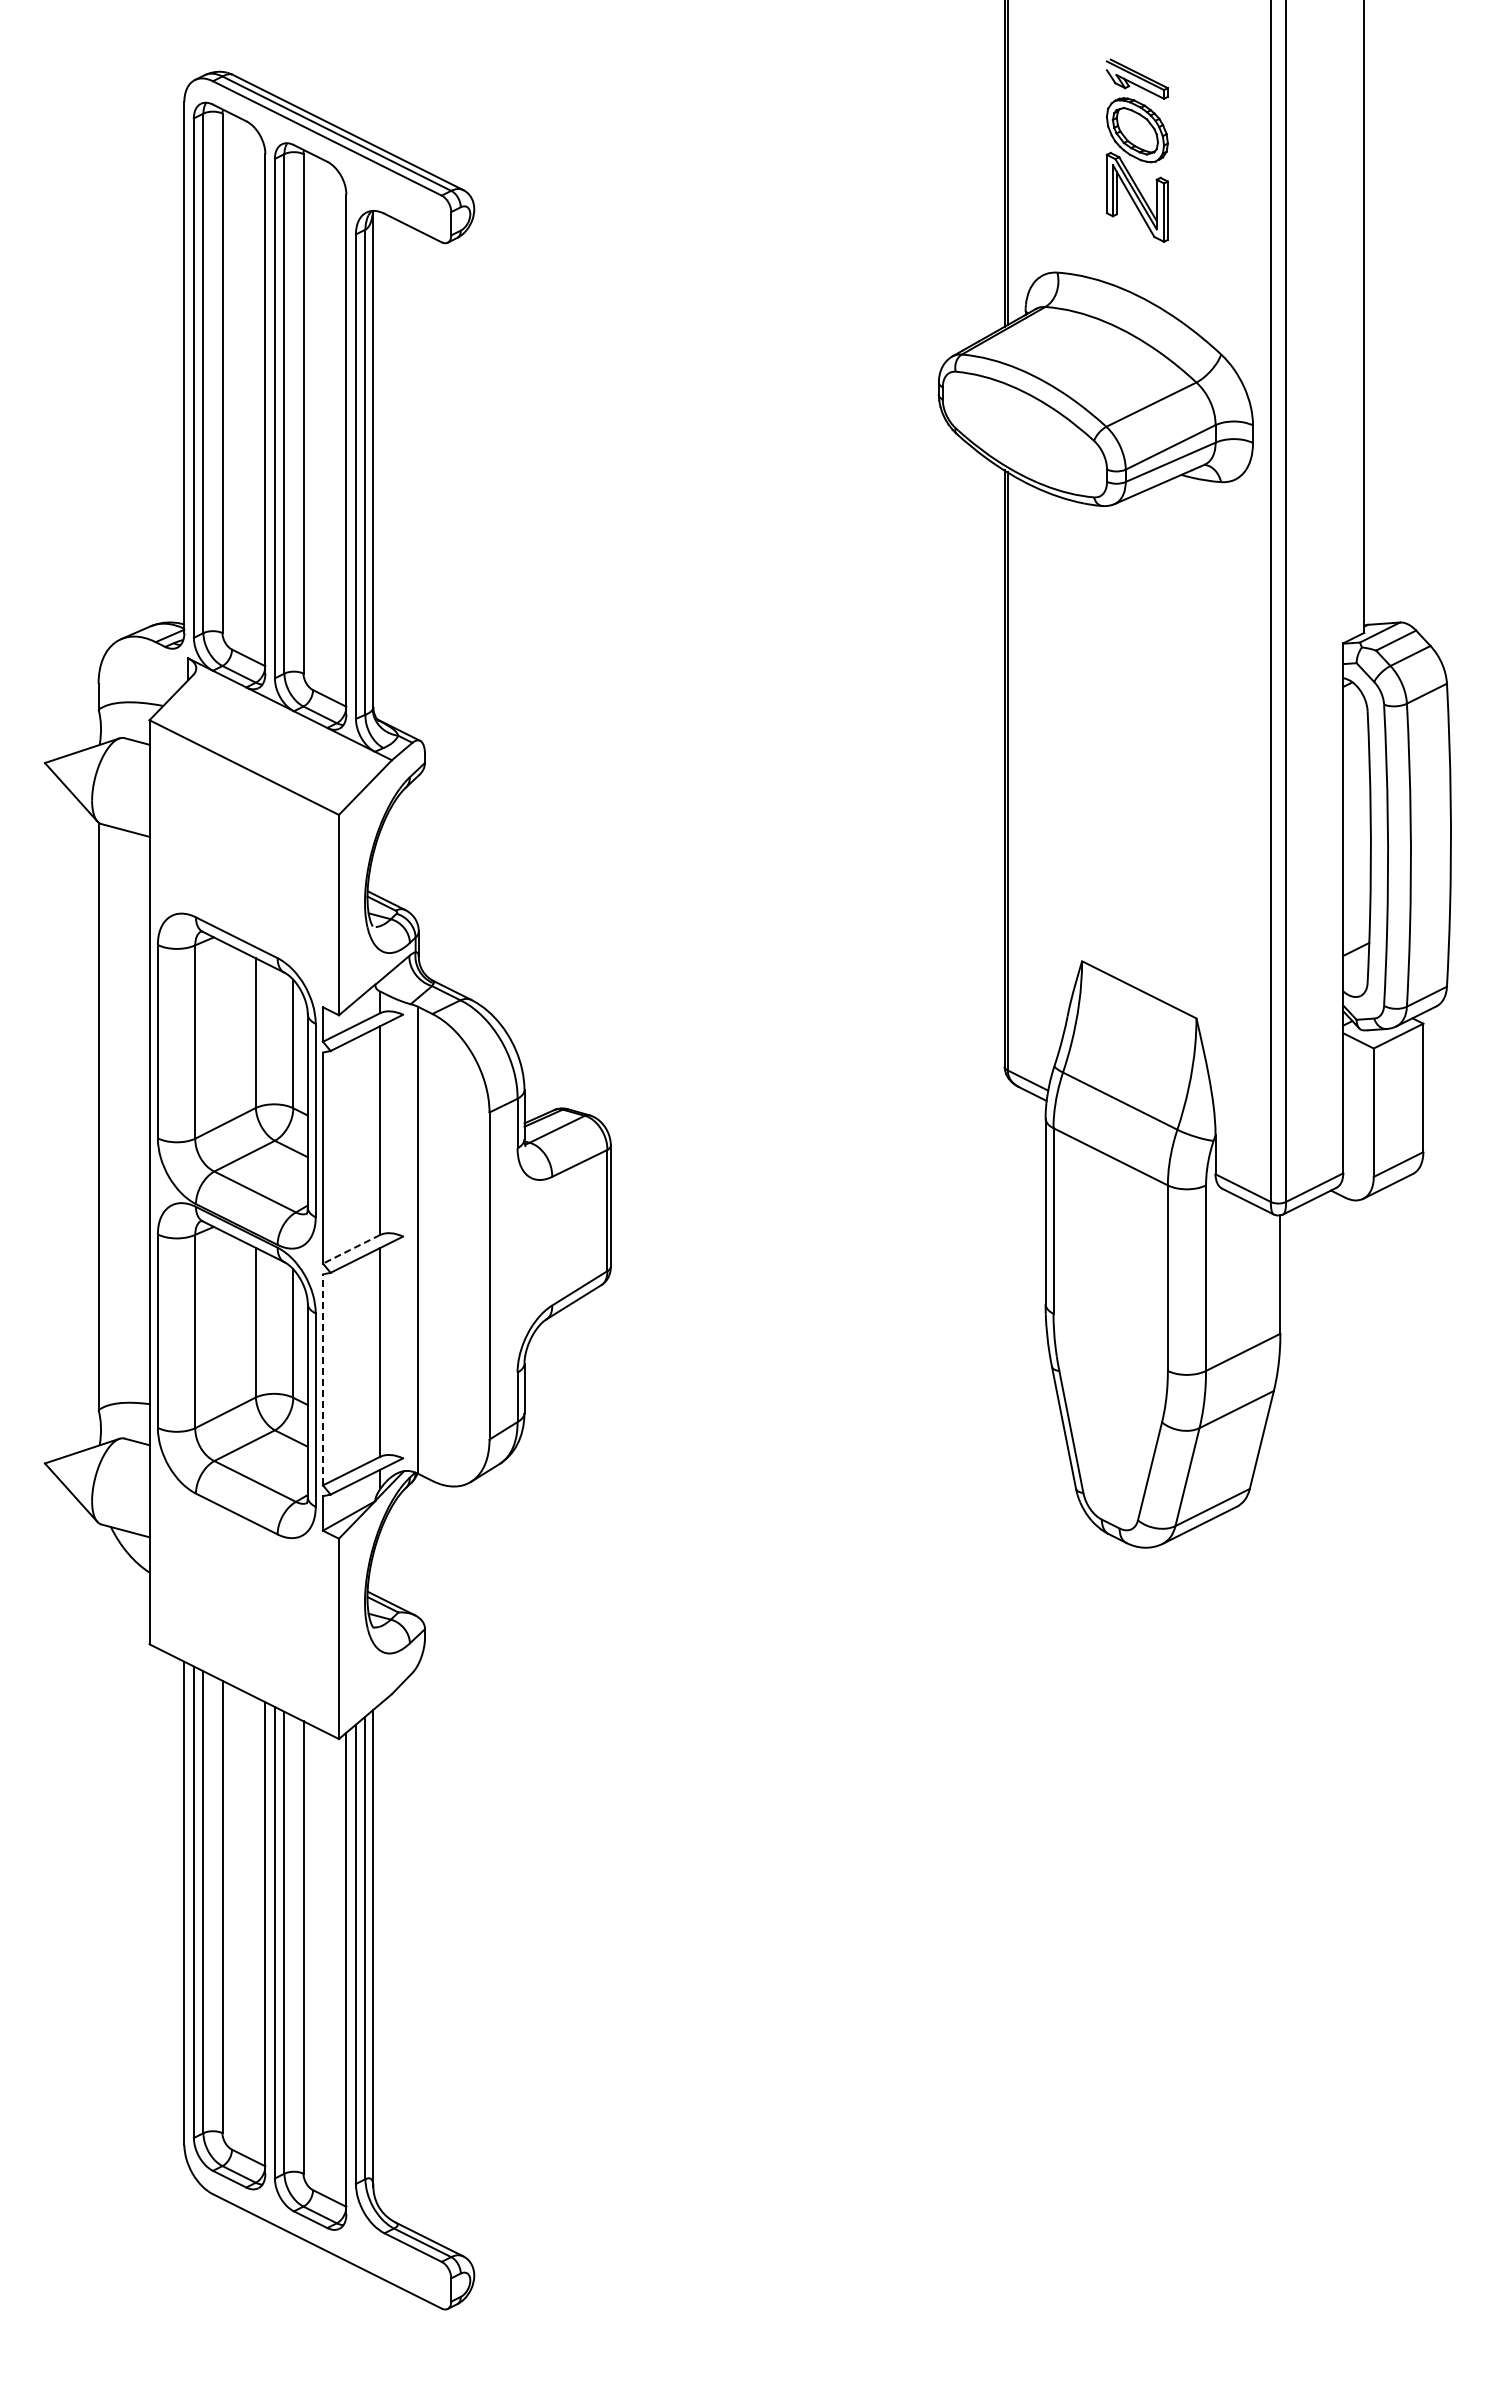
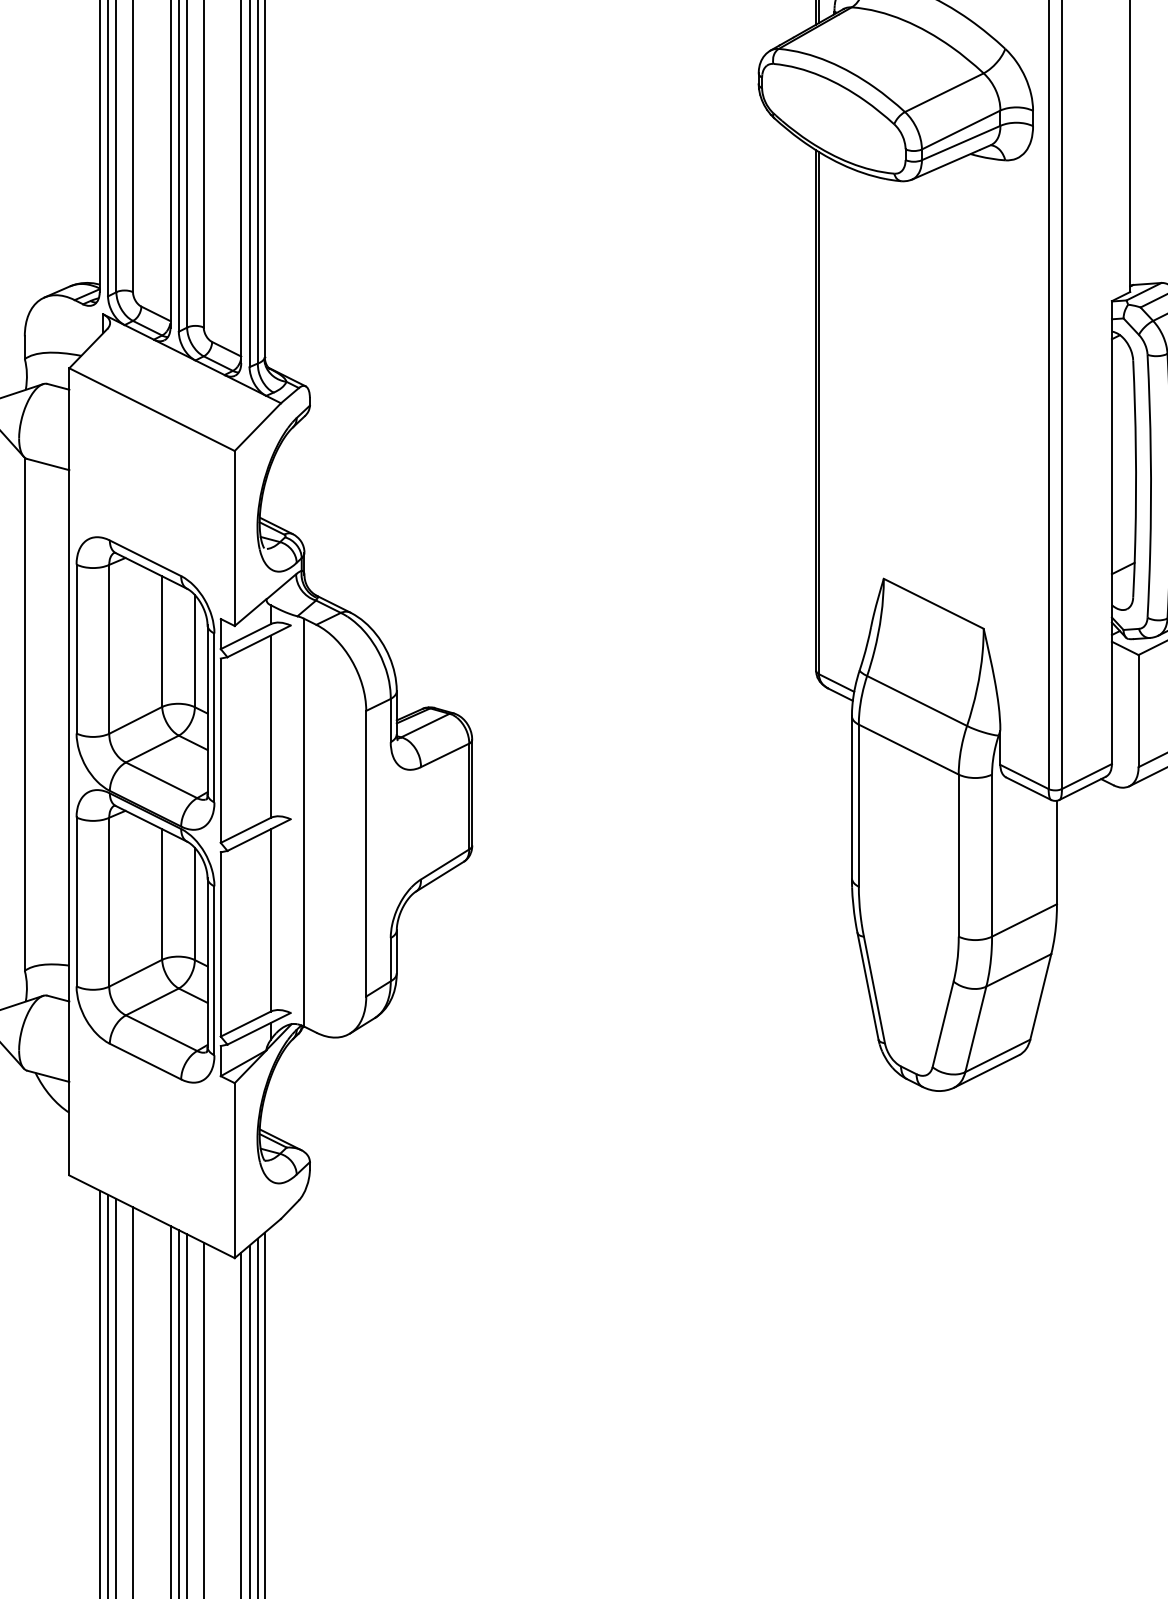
line: (351, 1249) -> (245, 830), dashed -> solid
line: (323, 1379) -> (221, 944), dashed -> solid

